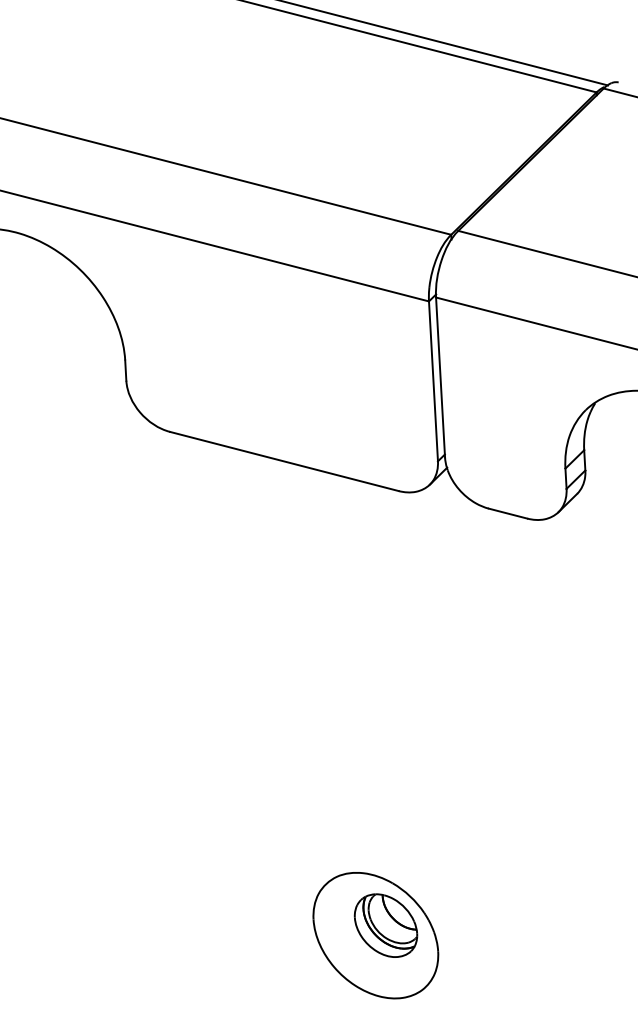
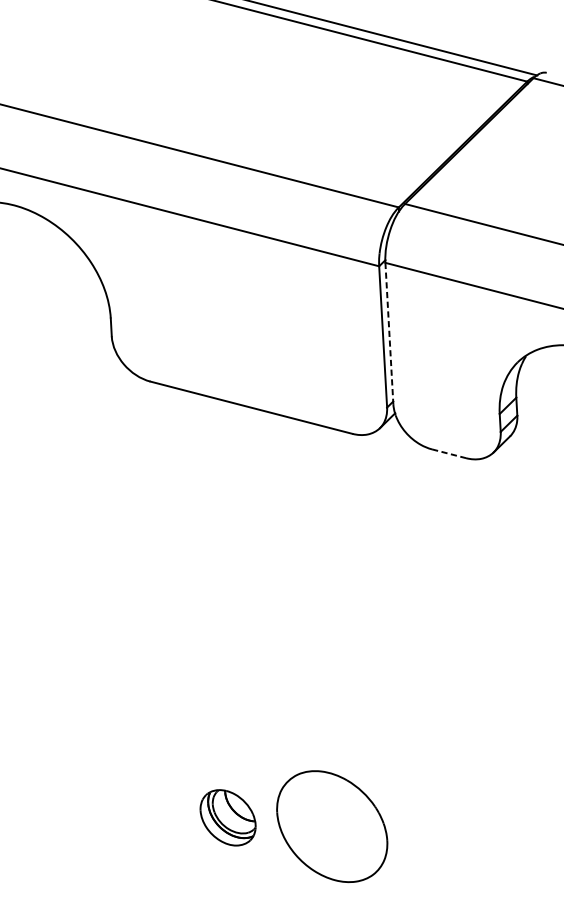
line: (440, 377) -> (389, 333), solid -> dashed
line: (508, 513) -> (449, 453), solid -> dashed
part: (385, 925) -> (227, 817), moved

